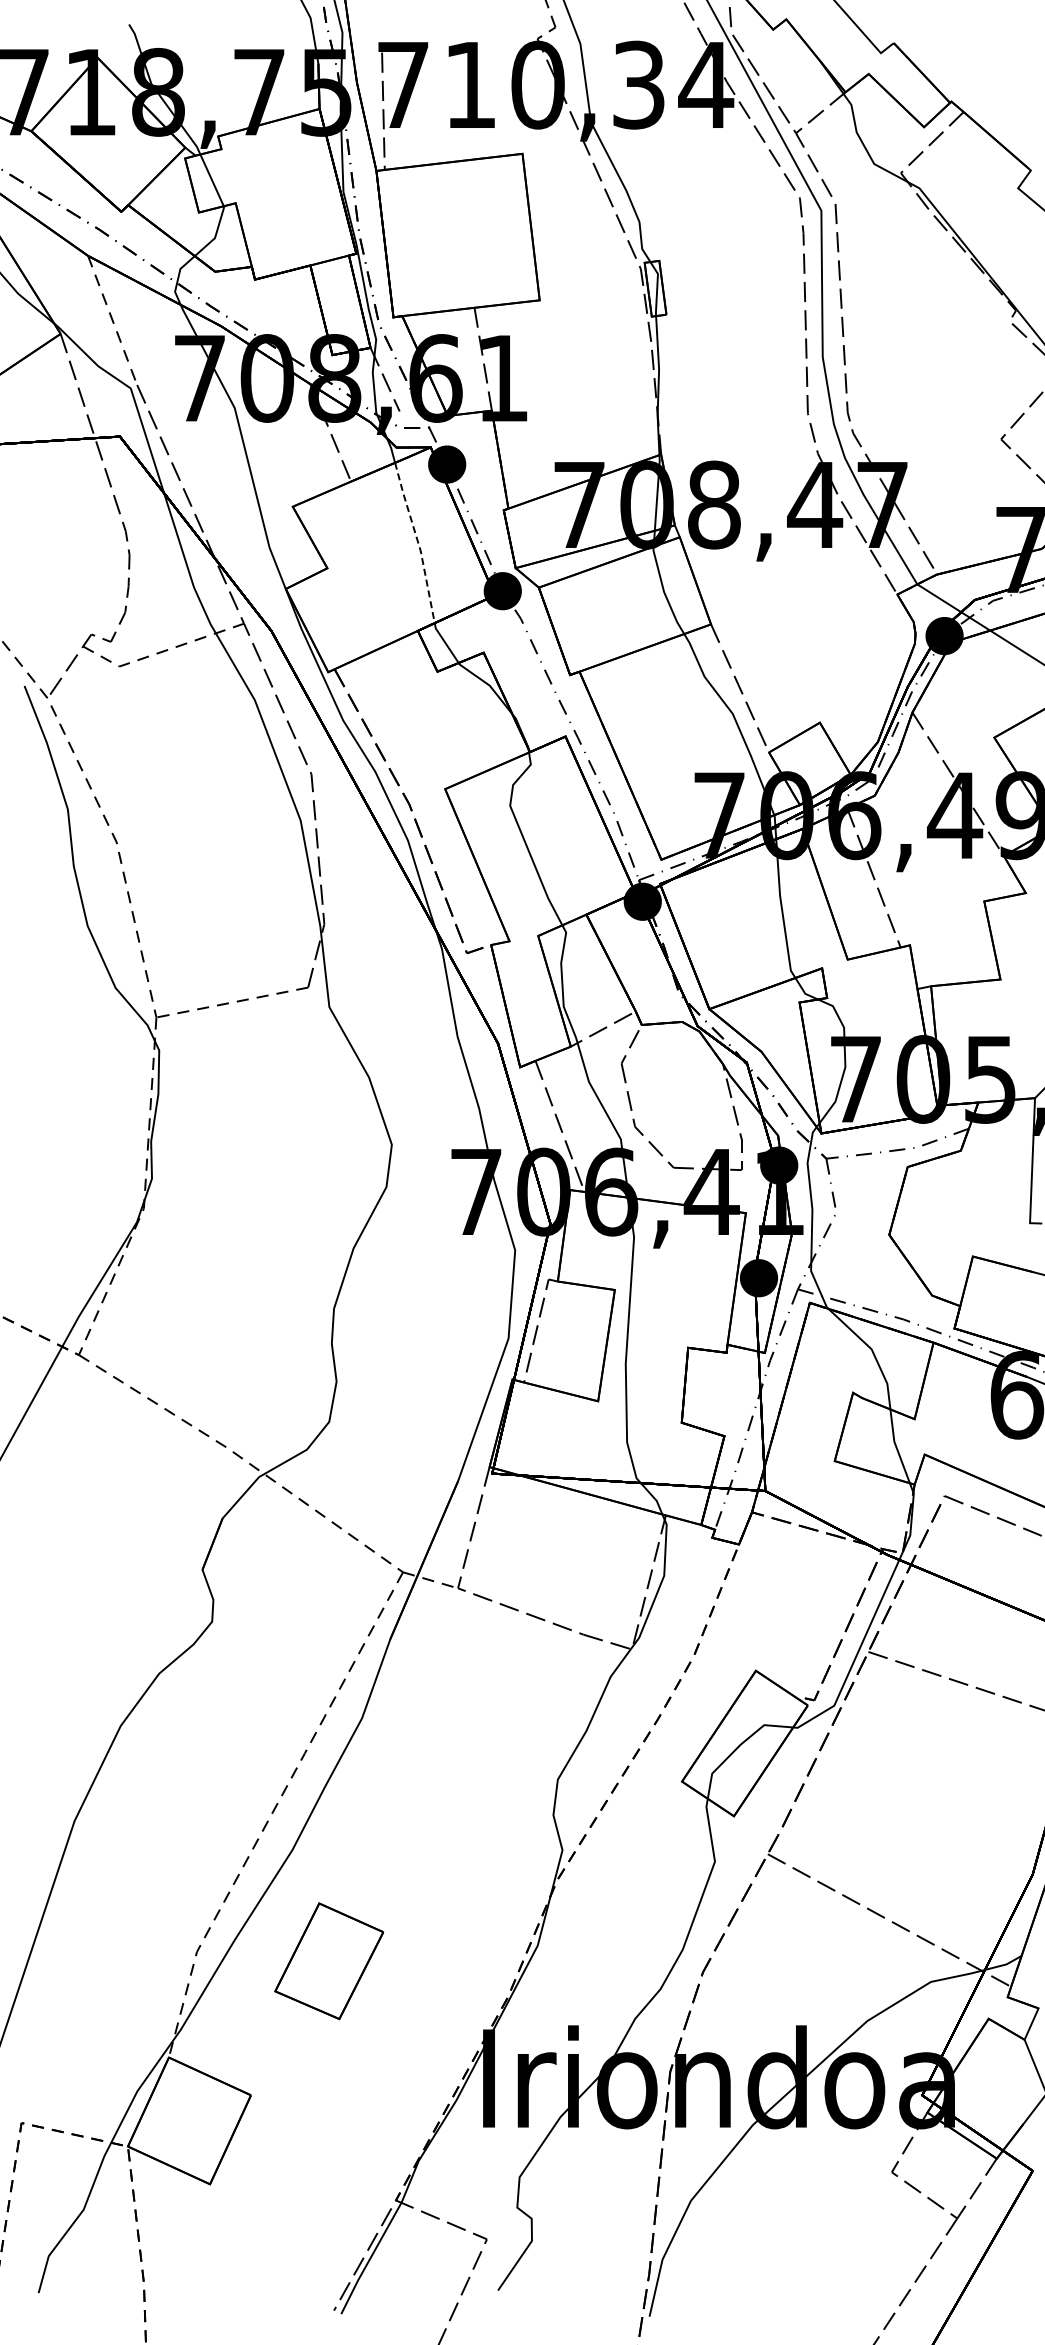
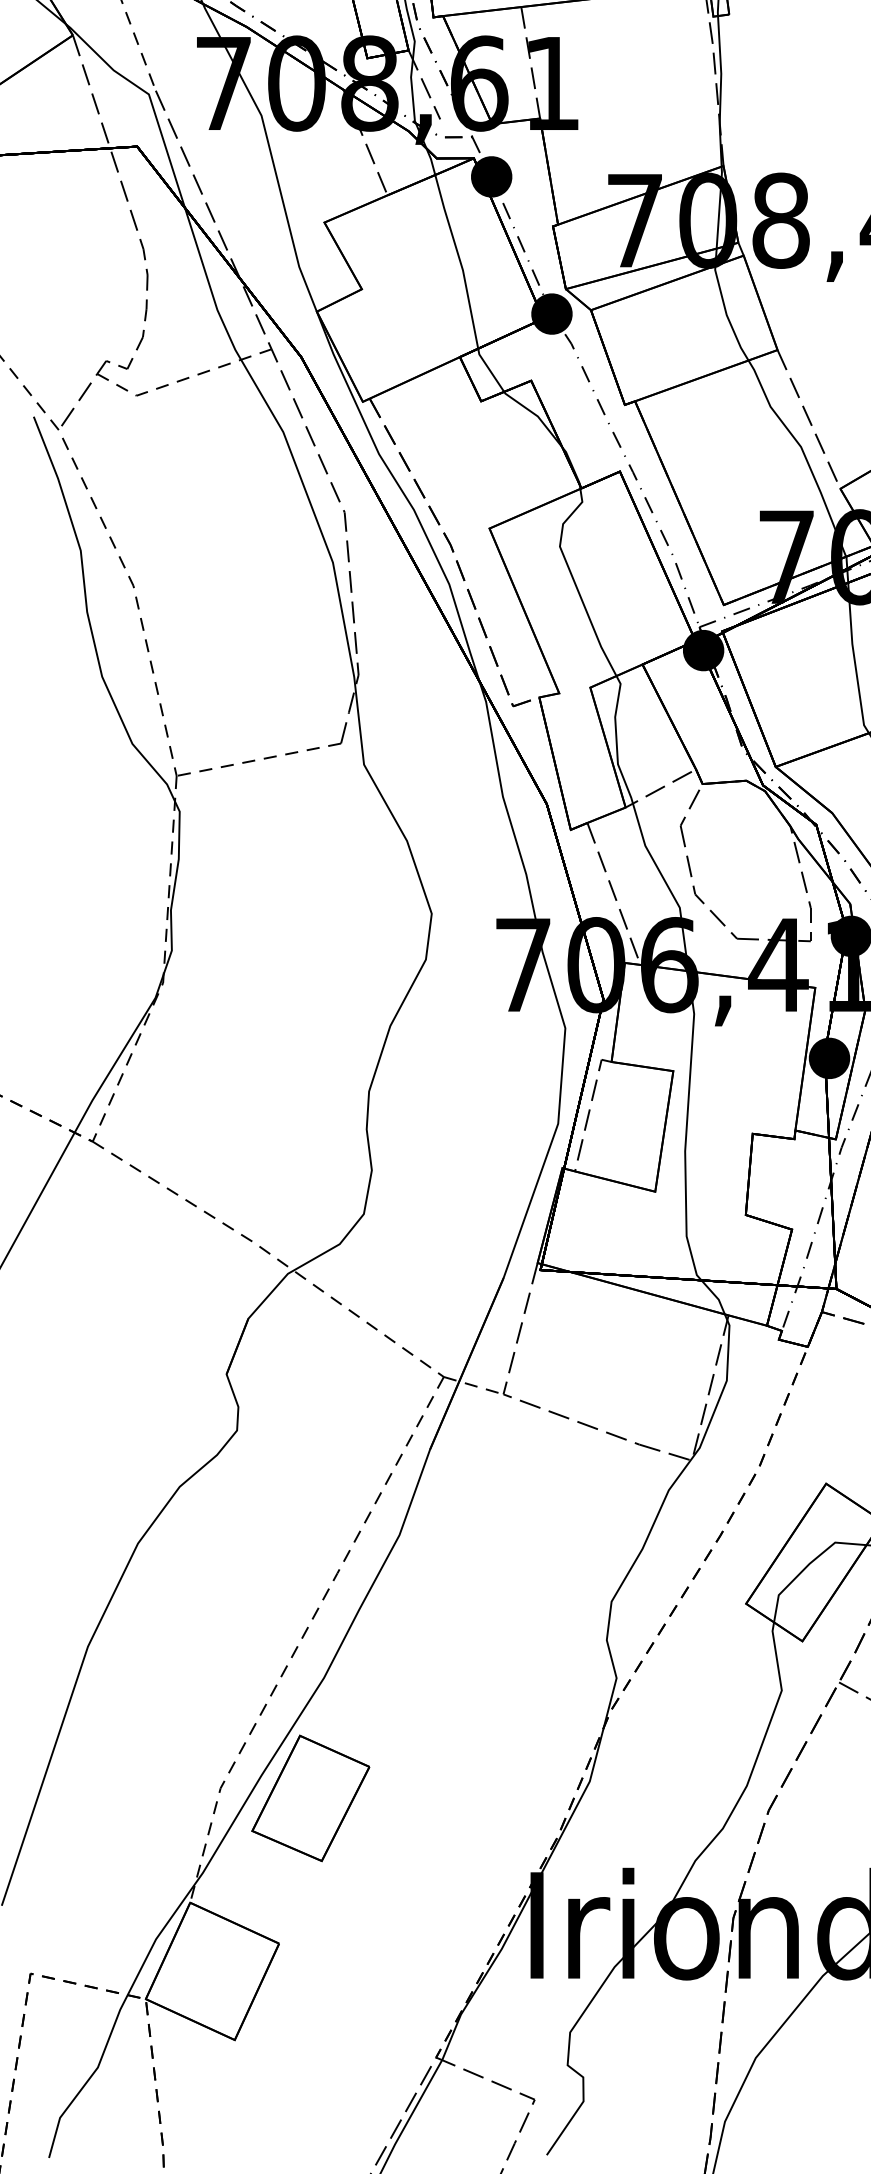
line: (418, 542) -> (460, 261), dashed -> solid
part: (329, 1961) -> (311, 1798), moved

